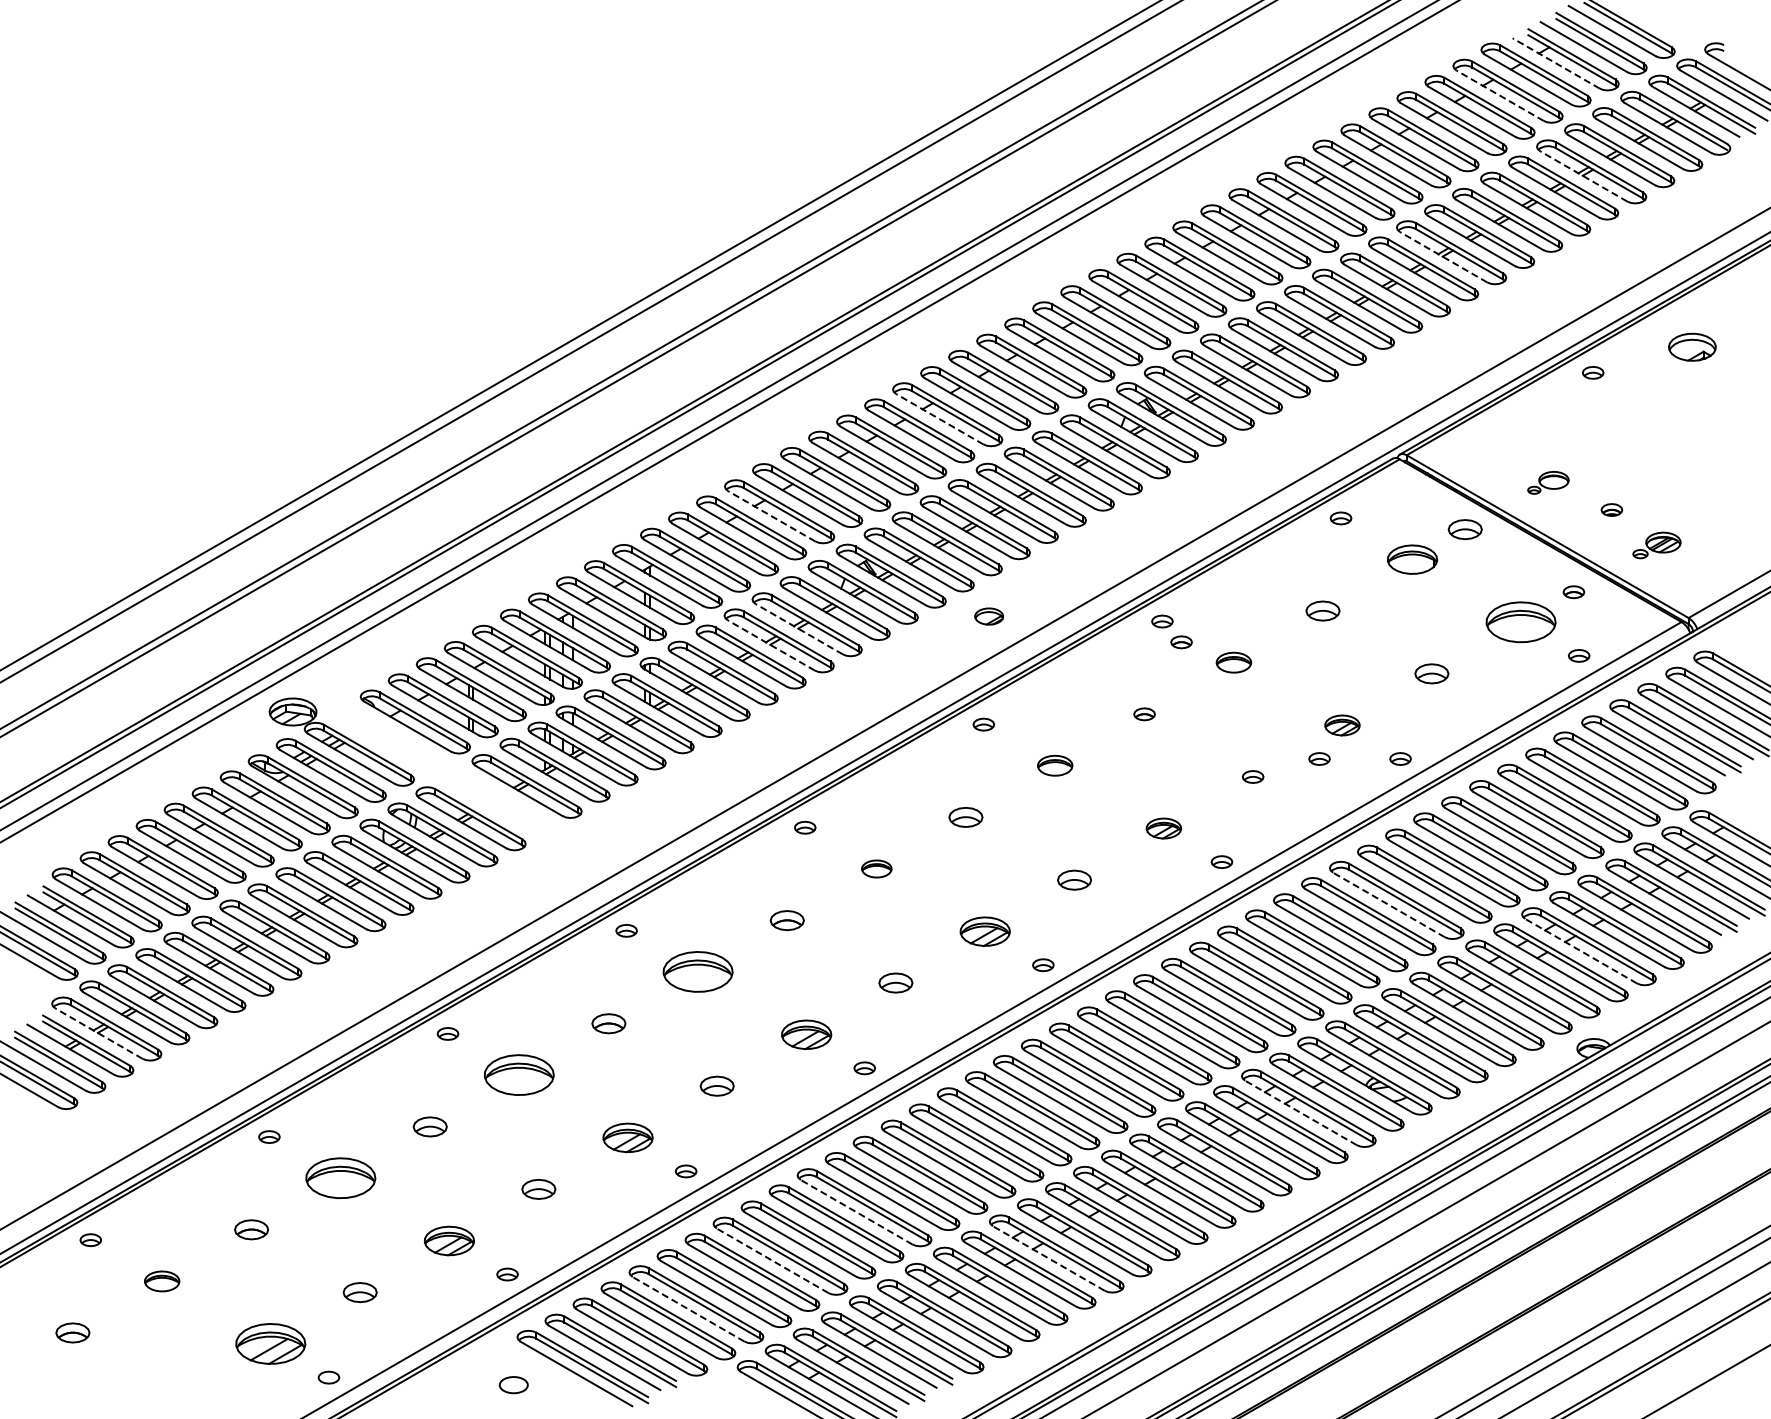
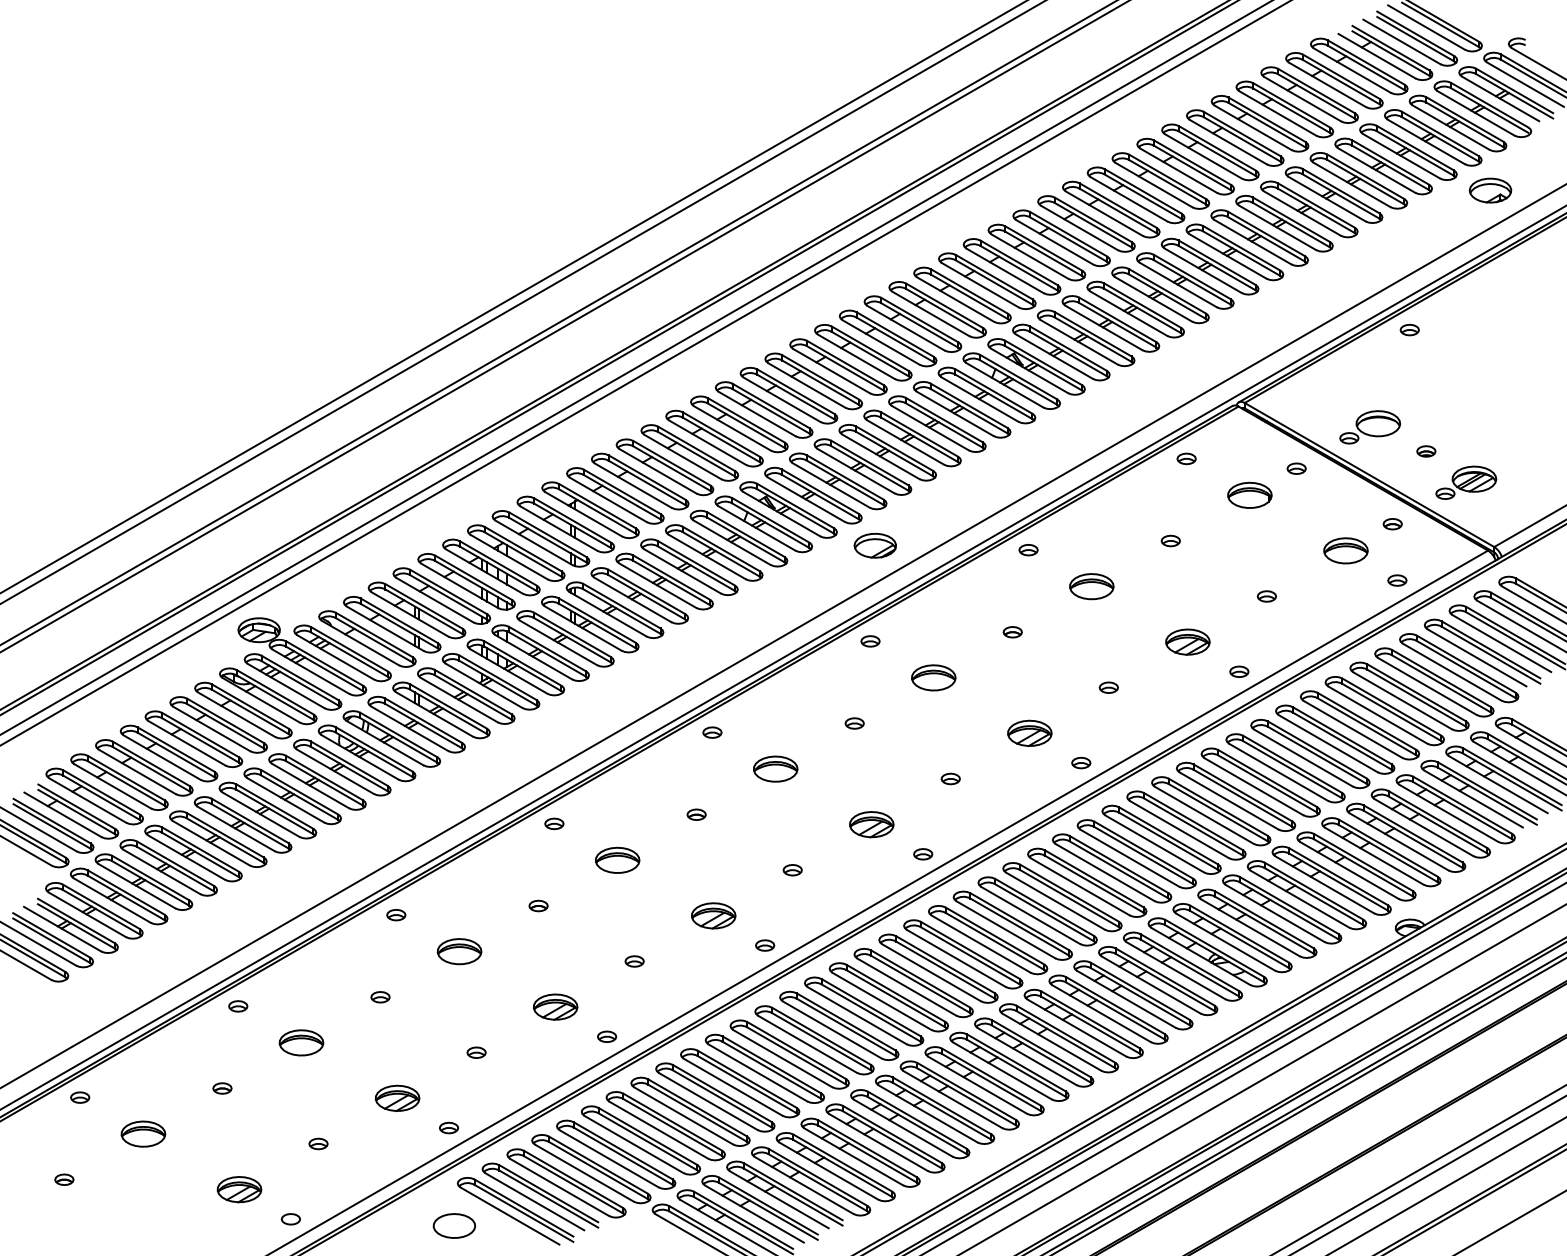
line: (1555, 63) -> (1376, 56), dashed -> solid
line: (1499, 95) -> (1326, 84), dashed -> solid
line: (1583, 176) -> (1401, 156), dashed -> solid
line: (1443, 257) -> (1277, 227), dashed -> solid
part: (1692, 346) -> (1490, 189), moved
line: (939, 419) -> (831, 371), dashed -> solid
part: (1548, 482) -> (1370, 427), size x1.67
line: (771, 516) -> (682, 457), dashed -> solid
part: (1465, 529) -> (1296, 468), size x0.62
part: (1656, 545) -> (1465, 482), size x1.43
part: (1323, 611) -> (1171, 541), size x0.62
part: (988, 616) -> (874, 545), size x1.67
part: (1520, 622) -> (1345, 551), size x0.71
line: (798, 629) -> (706, 557), dashed -> solid
part: (1181, 642) -> (1045, 568), removed
line: (770, 645) -> (681, 571), dashed -> solid
part: (1233, 662) -> (1091, 586), size x1.43
part: (1431, 673) -> (1266, 596), size x0.62
part: (1342, 725) -> (1187, 642), size x1.43
part: (1319, 758) -> (1167, 671), removed
part: (1054, 765) -> (933, 677), size x1.43
part: (442, 770) -> (391, 681), added
part: (965, 817) -> (854, 723), size x0.62
part: (1163, 828) -> (1029, 733), size x1.43
part: (876, 868) -> (775, 768), size x1.67
part: (1074, 879) -> (950, 778), size x0.62
line: (1388, 904) -> (1228, 800), dashed -> solid
part: (787, 920) -> (696, 814), size x0.62
line: (1580, 950) -> (1398, 841), dashed -> solid
part: (697, 972) -> (617, 860), size x0.71
part: (895, 983) -> (792, 870), size x0.62
part: (608, 1023) -> (538, 905), size x0.62
line: (98, 1033) -> (87, 914), dashed -> solid
part: (519, 1075) -> (459, 951), size x0.71
part: (717, 1086) -> (634, 961), size x0.62
line: (1300, 1112) -> (1150, 984), dashed -> solid
part: (429, 1126) -> (379, 997), size x0.62
part: (340, 1178) -> (301, 1043), size x0.71
part: (538, 1189) -> (476, 1052), size x0.62
line: (856, 1212) -> (757, 1073), dashed -> solid
part: (251, 1229) -> (222, 1088), size x0.62
line: (1048, 1258) -> (927, 1113), dashed -> solid
line: (772, 1260) -> (683, 1115), dashed -> solid
part: (161, 1281) -> (142, 1134), size x1.43
part: (359, 1292) -> (317, 1143), size x0.62
line: (688, 1309) -> (609, 1159), dashed -> solid
part: (72, 1332) -> (63, 1179), size x0.62
part: (270, 1344) -> (239, 1189), size x0.71
part: (513, 1384) -> (454, 1225), size x1.67

